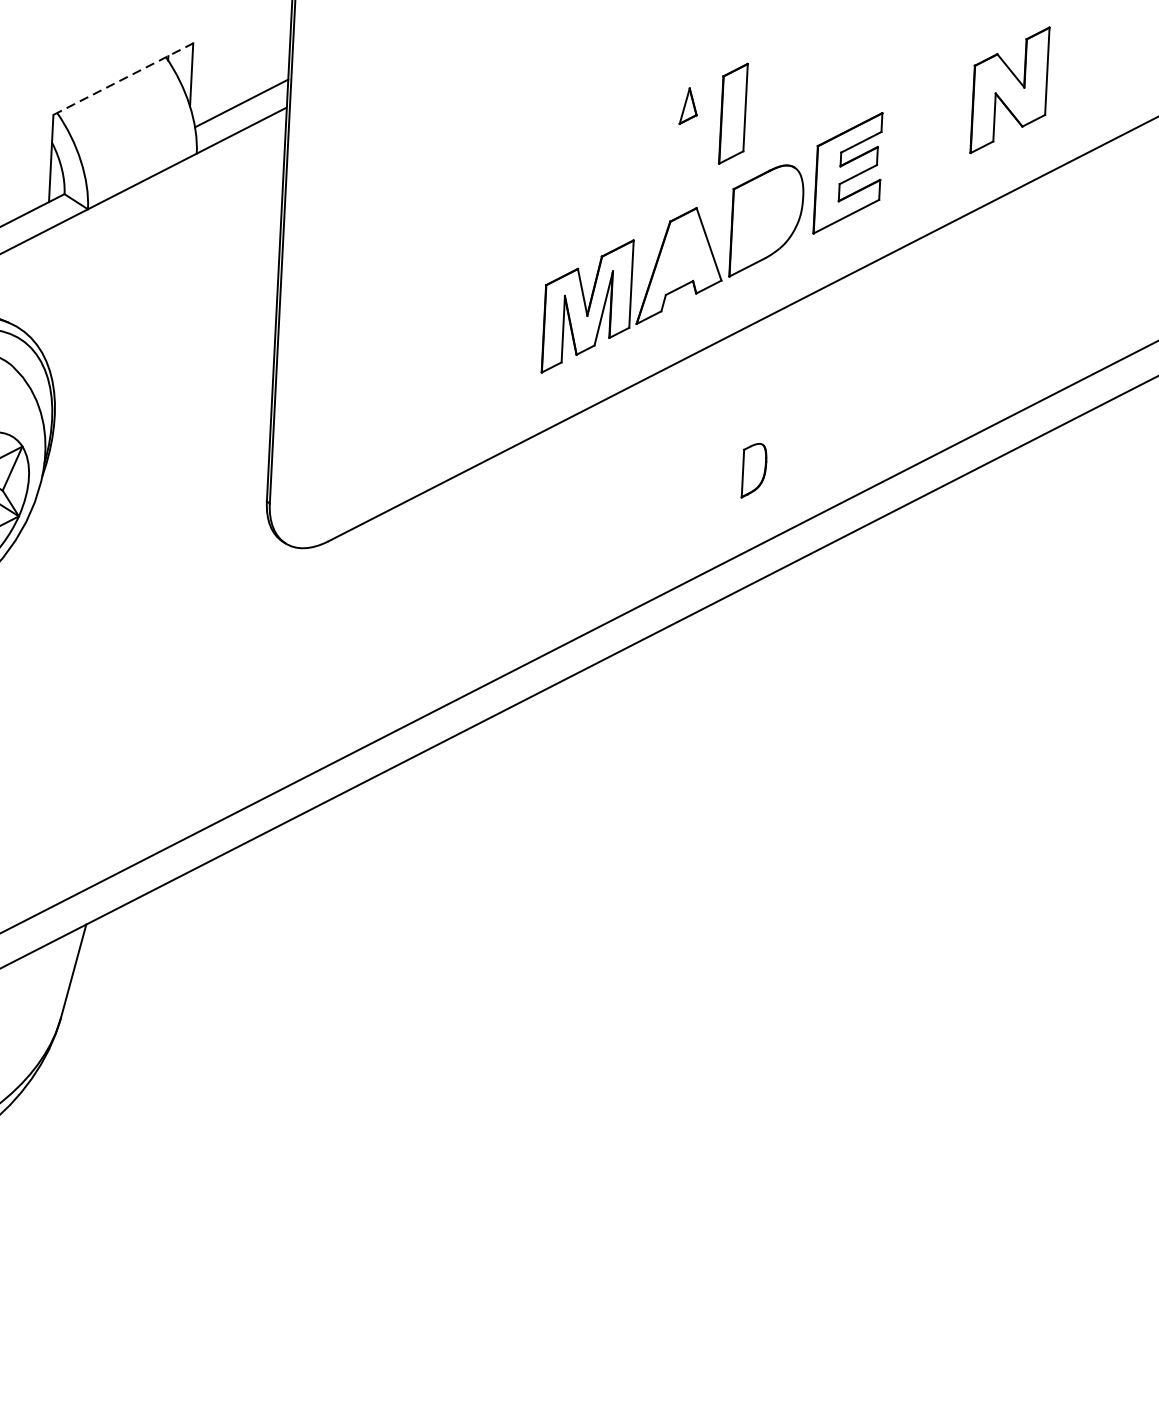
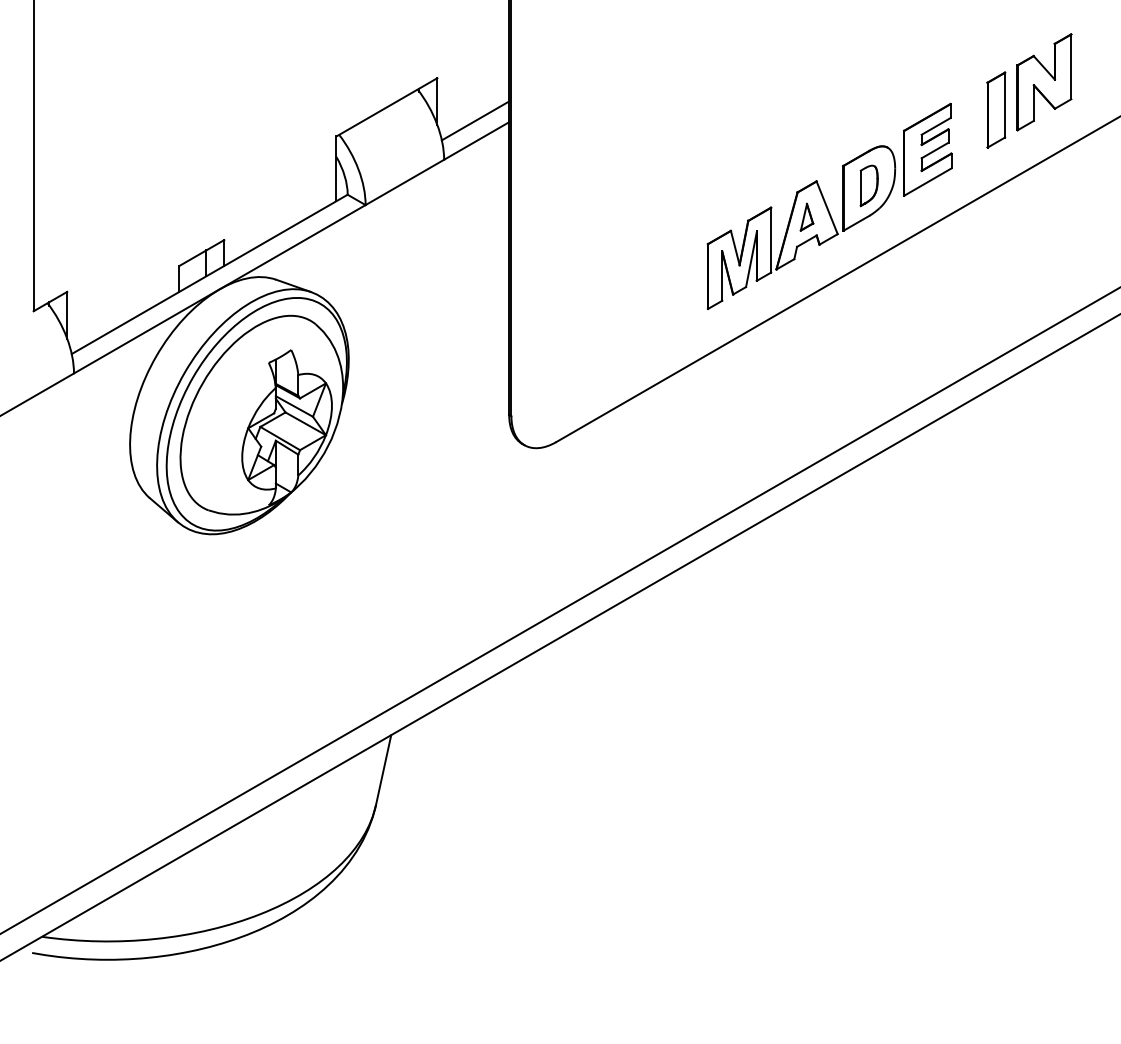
line: (124, 79) -> (387, 107), dashed -> solid
part: (688, 105) -> (806, 216), moved
part: (733, 113) -> (996, 109), moved
part: (753, 470) -> (868, 185), moved

